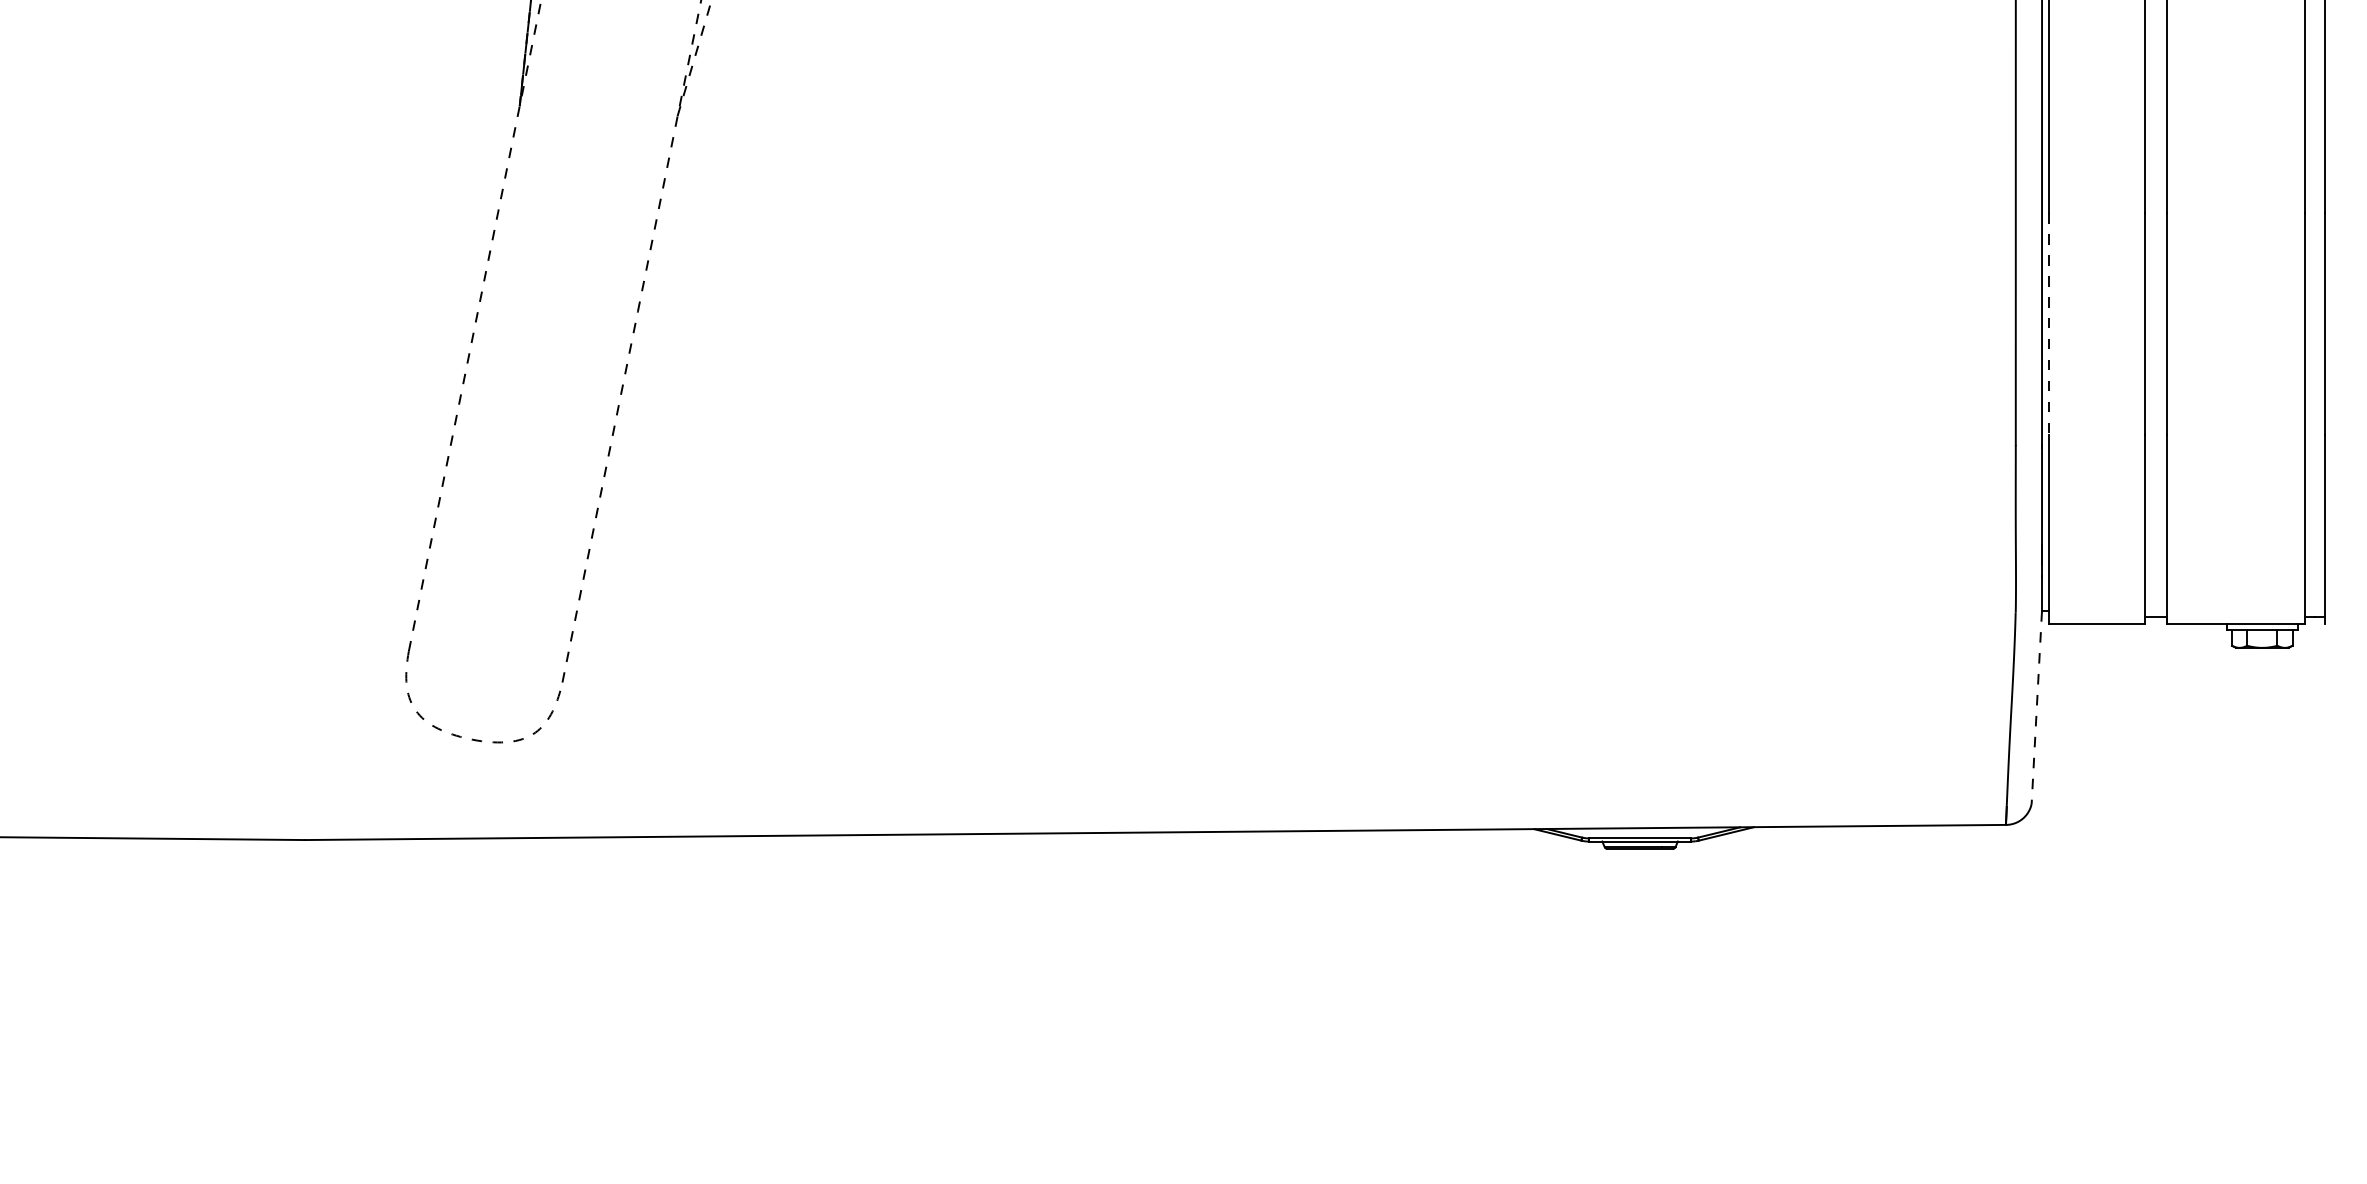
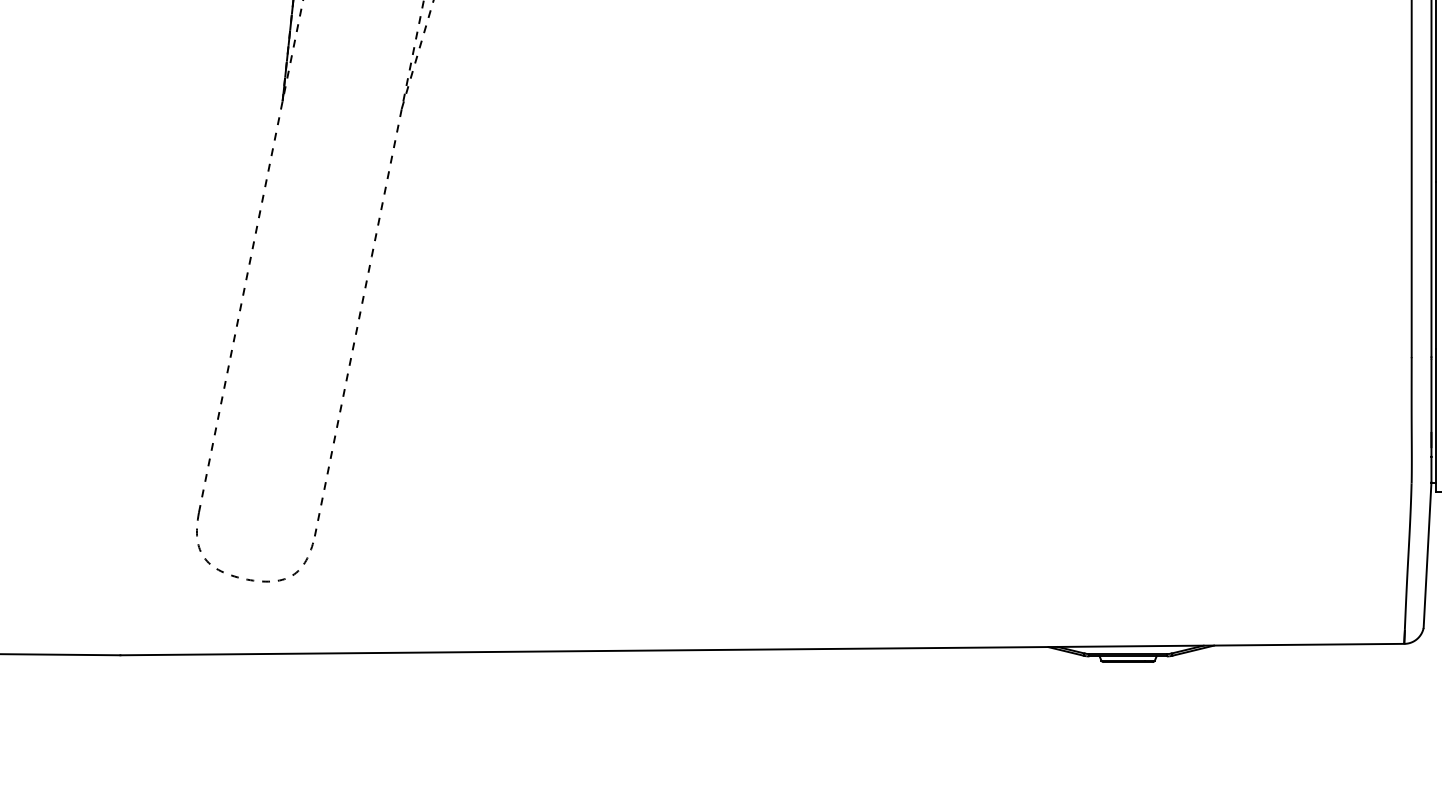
line: (2048, 323) -> (1436, 265), dashed -> solid
line: (2036, 707) -> (1427, 555), dashed -> solid

